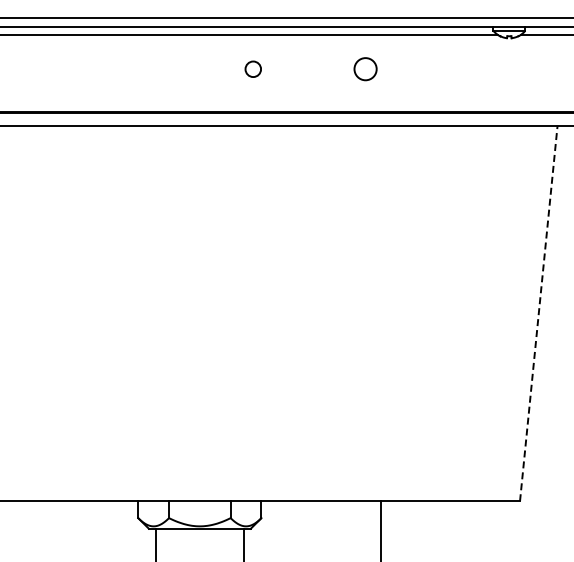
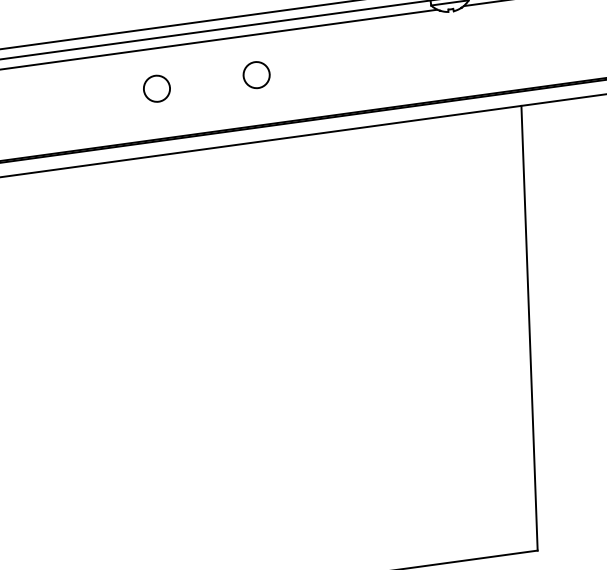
circle: (253, 69) -> (157, 89), size x1.43
circle: (365, 69) -> (256, 75), moved
line: (538, 313) -> (529, 328), dashed -> solid

